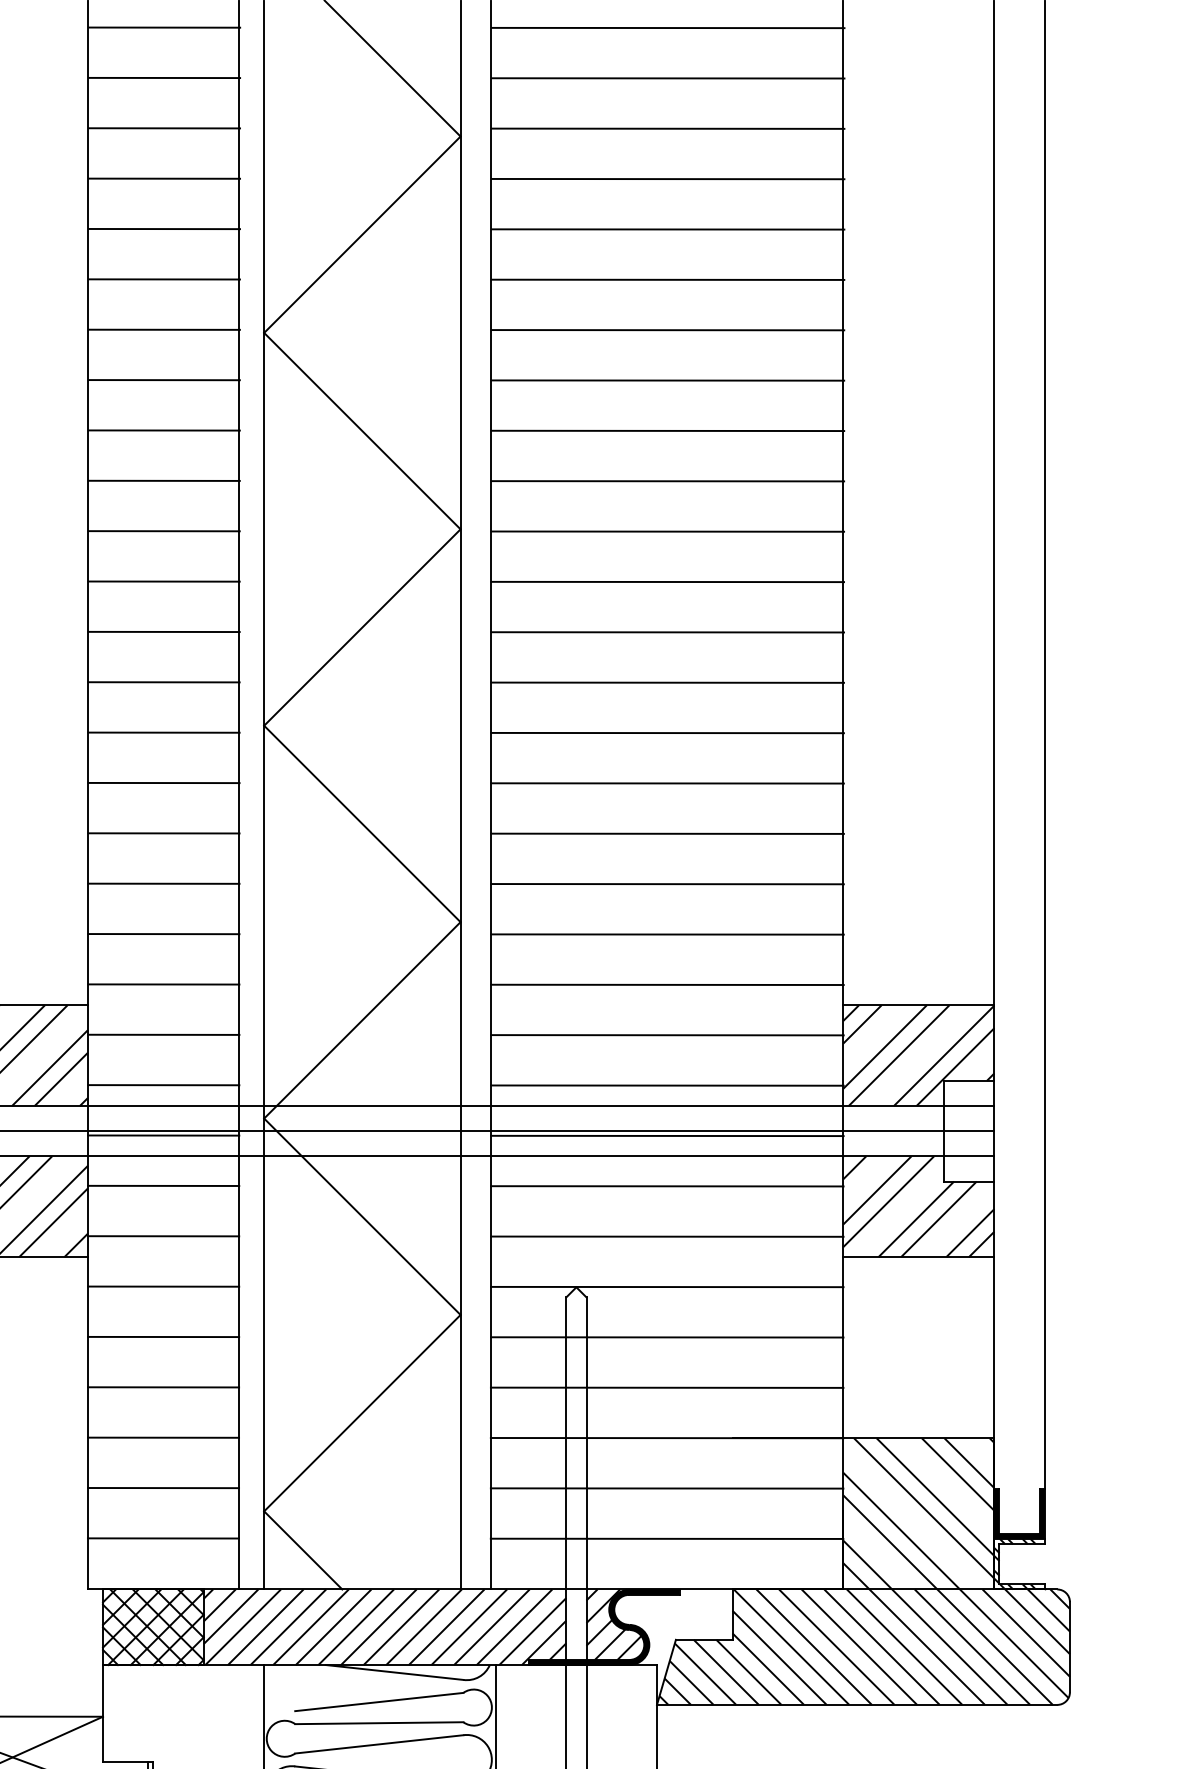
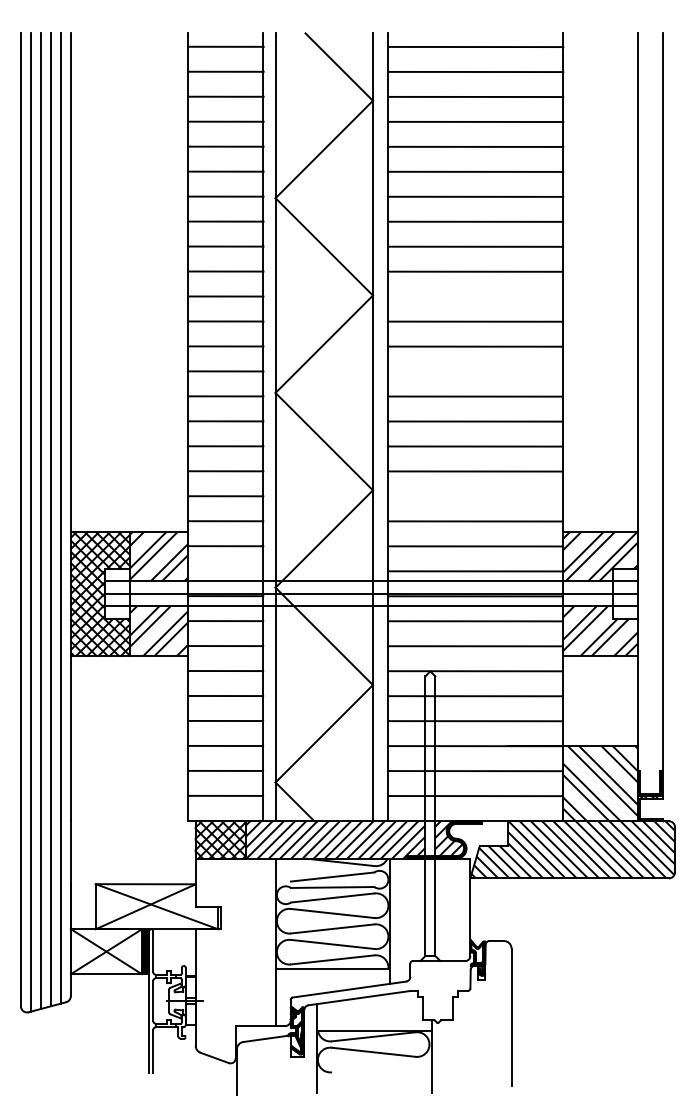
line: (667, 531) -> (475, 296), removed
line: (667, 682) -> (475, 371), removed
line: (667, 934) -> (475, 496), removed
line: (163, 1085) -> (225, 571), removed

